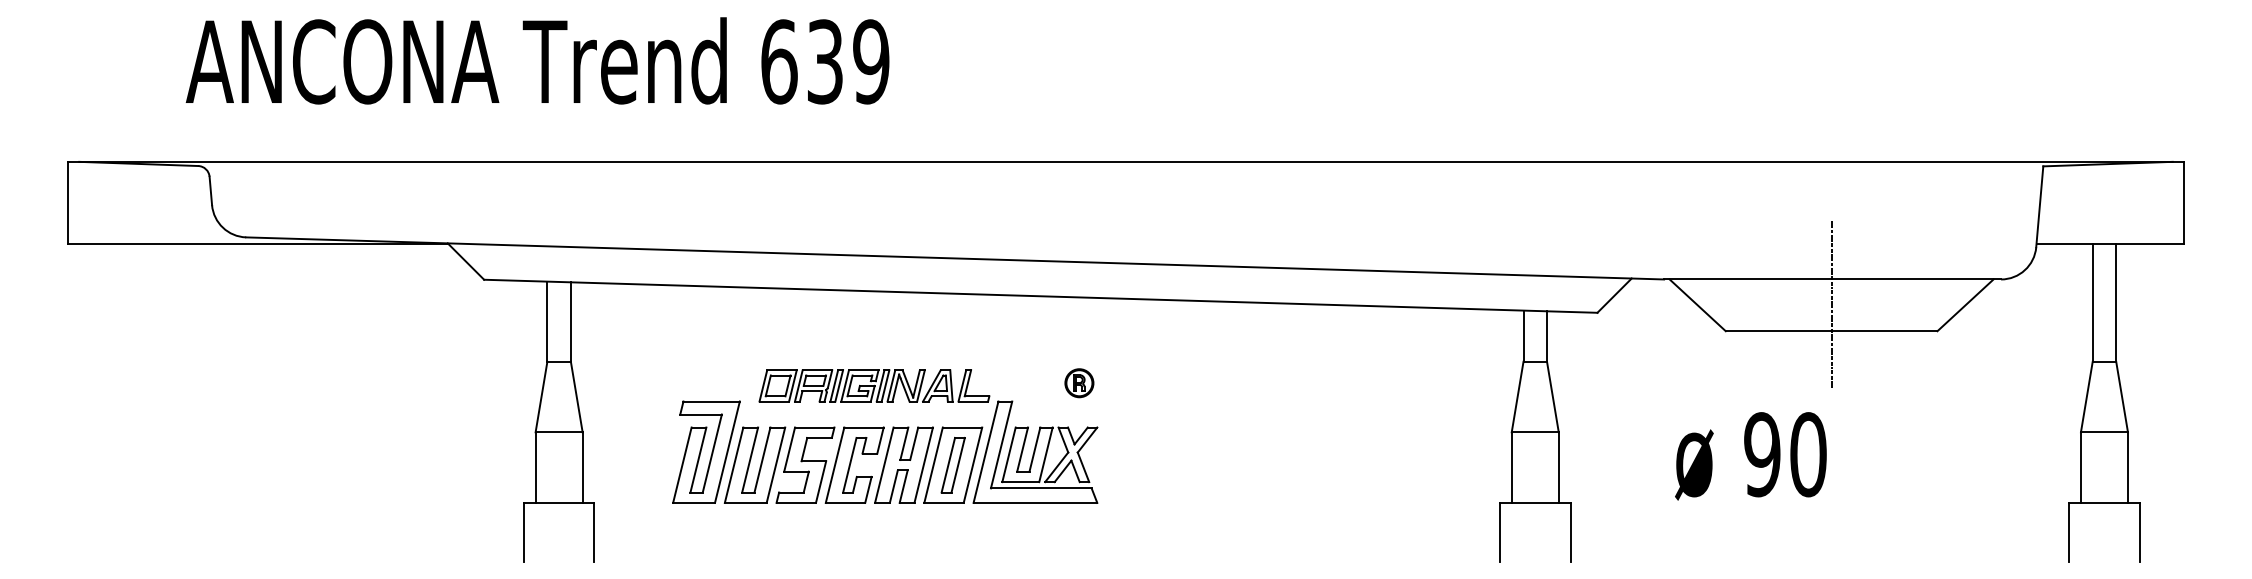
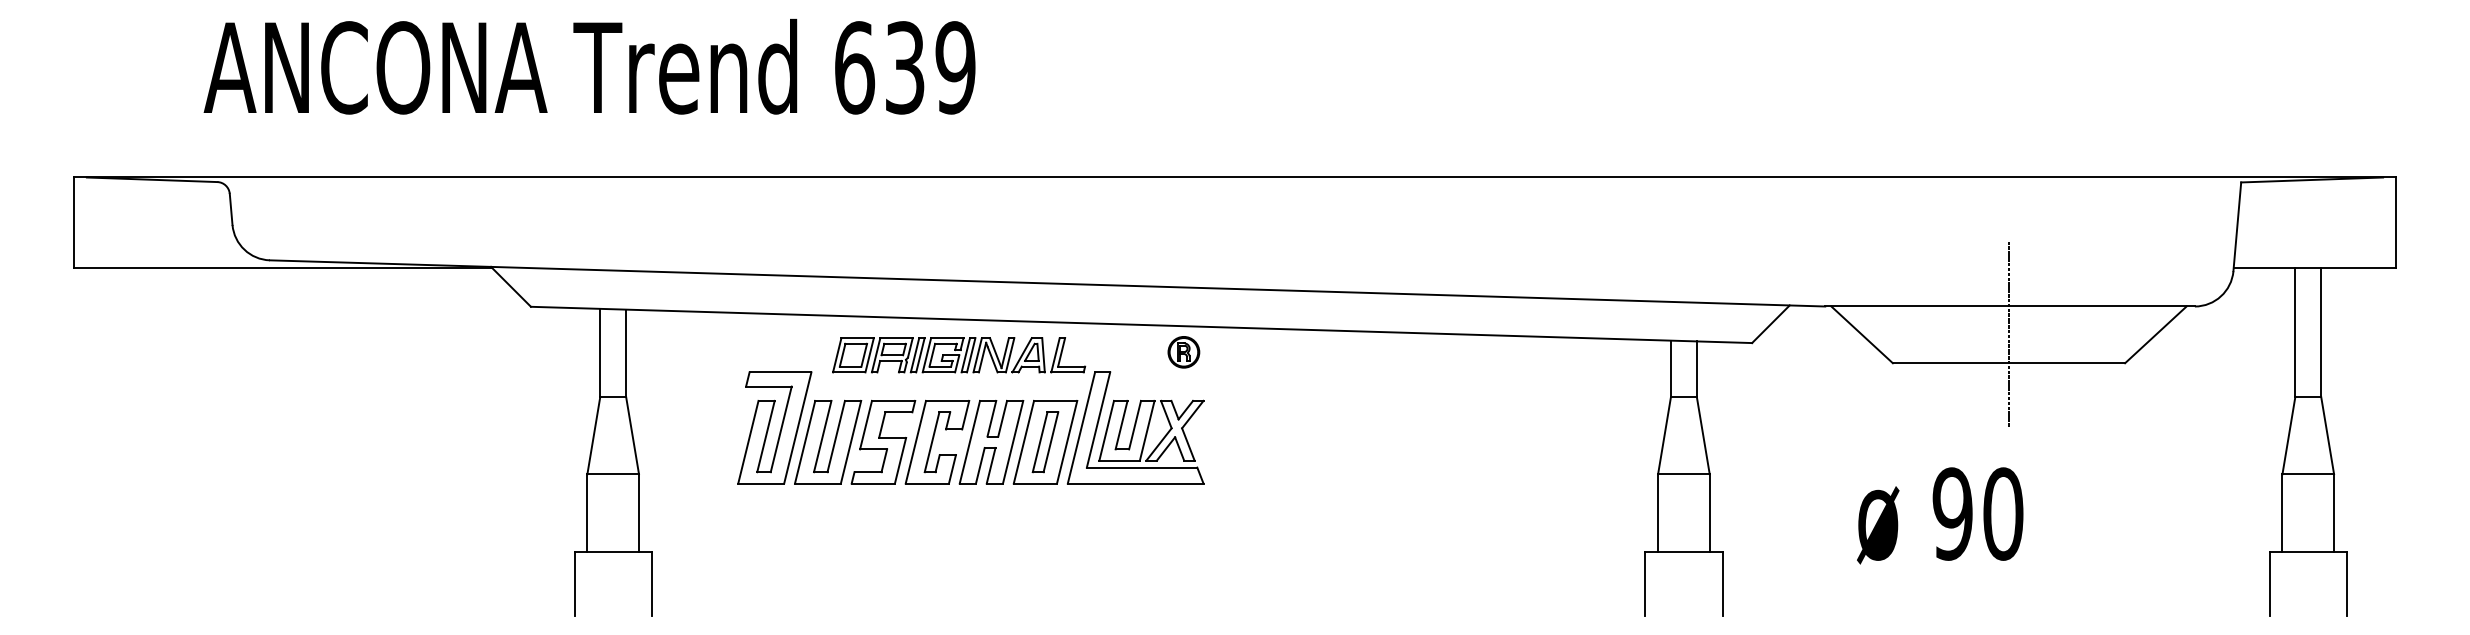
part: (885, 435) -> (971, 409), moved
text: (1750, 456) -> (1939, 516), moved

